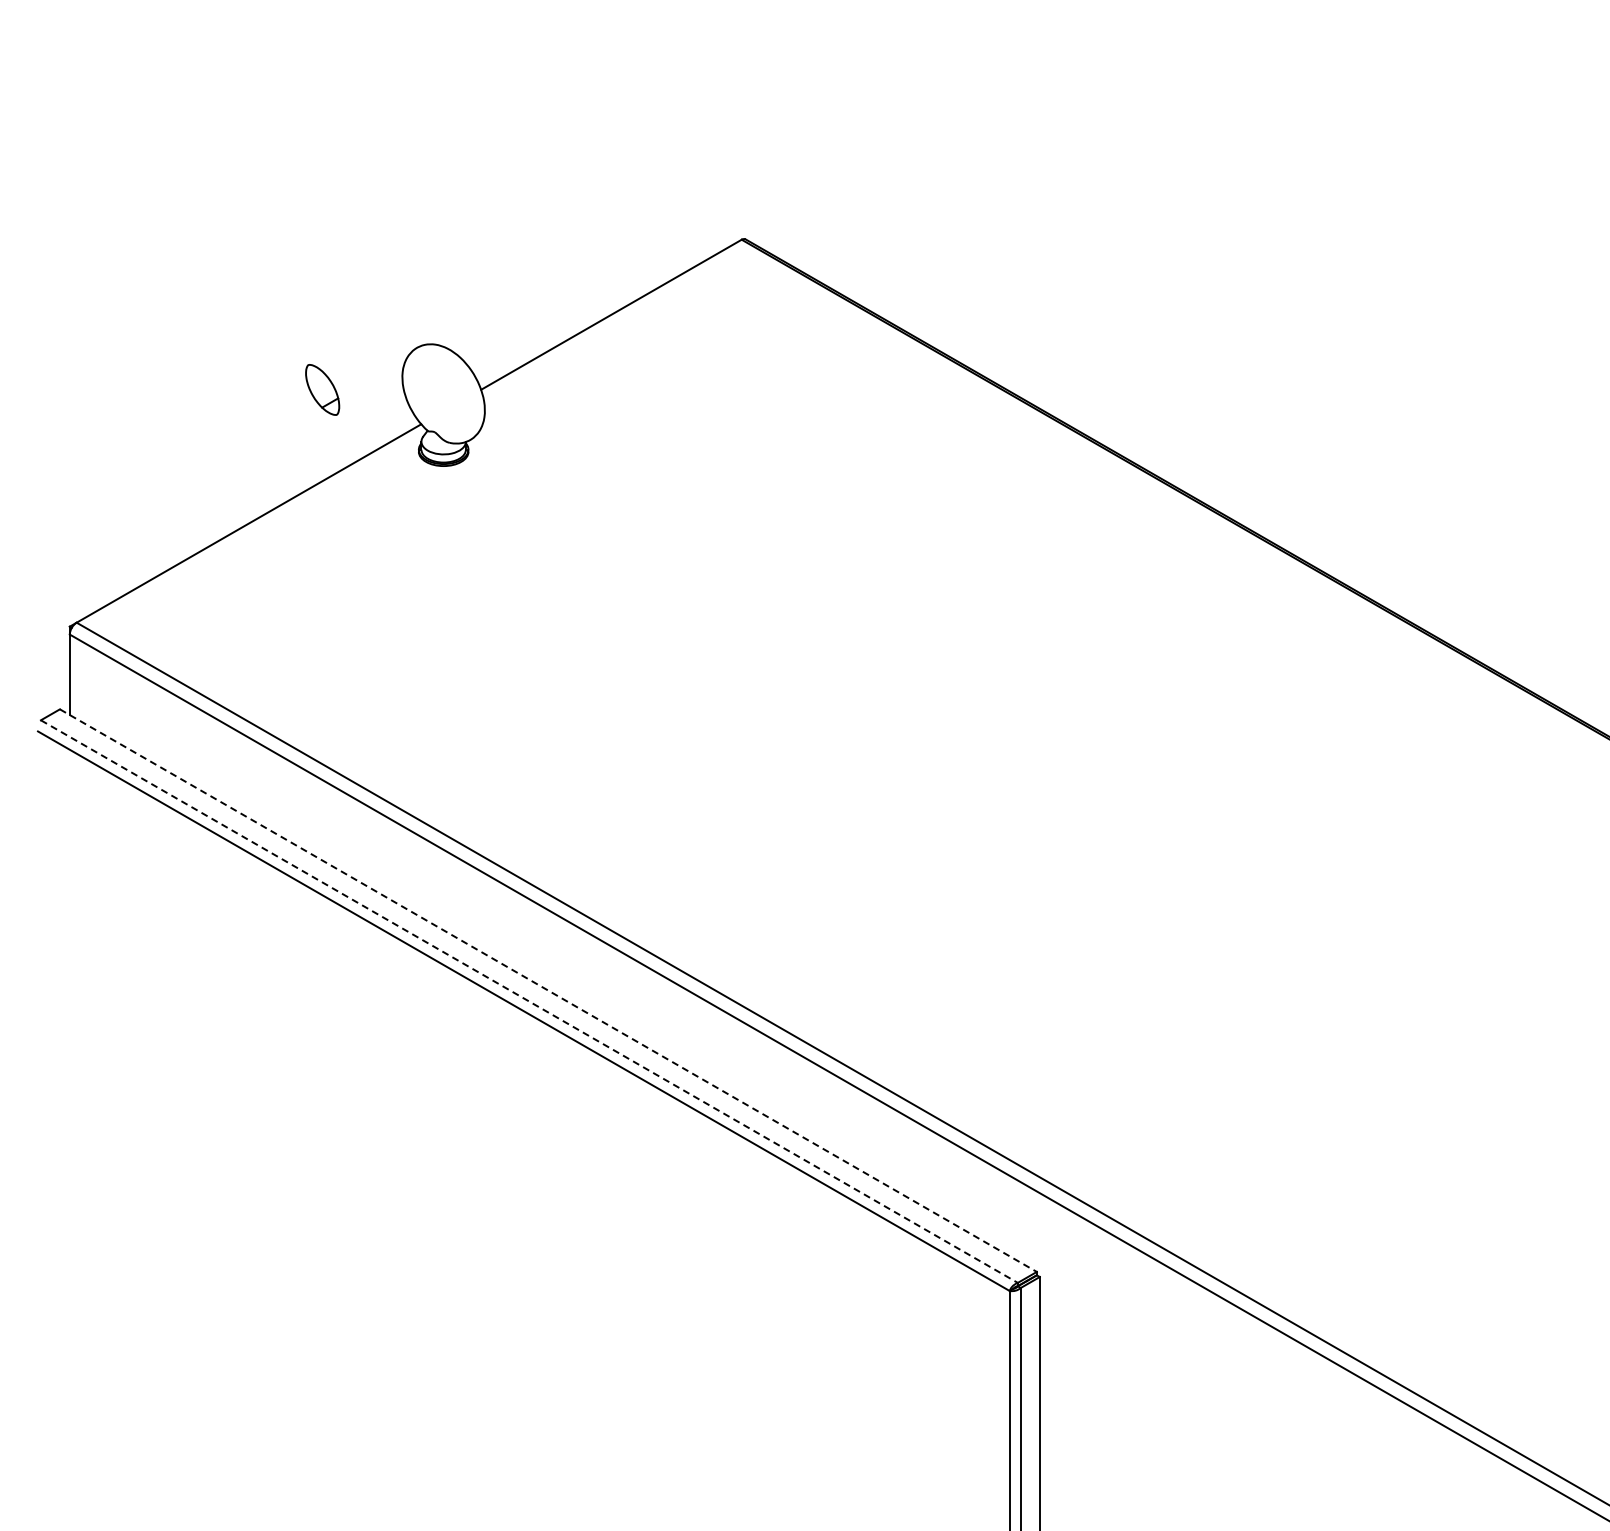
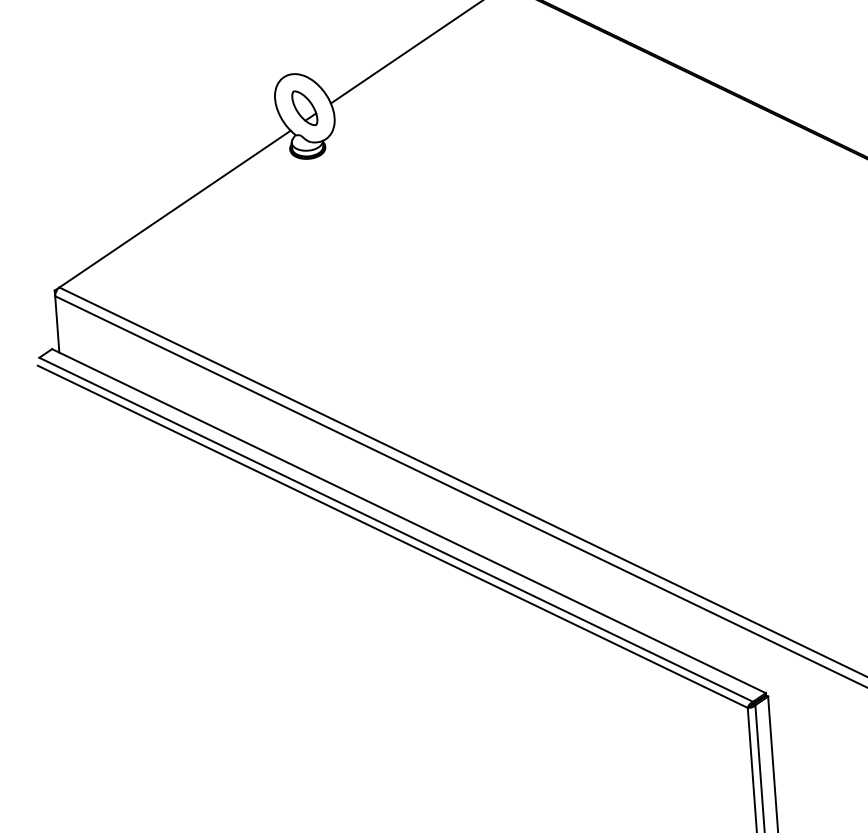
part: (322, 389) -> (304, 107), moved
line: (548, 990) -> (409, 521), dashed -> solid
line: (529, 1001) -> (396, 529), dashed -> solid

